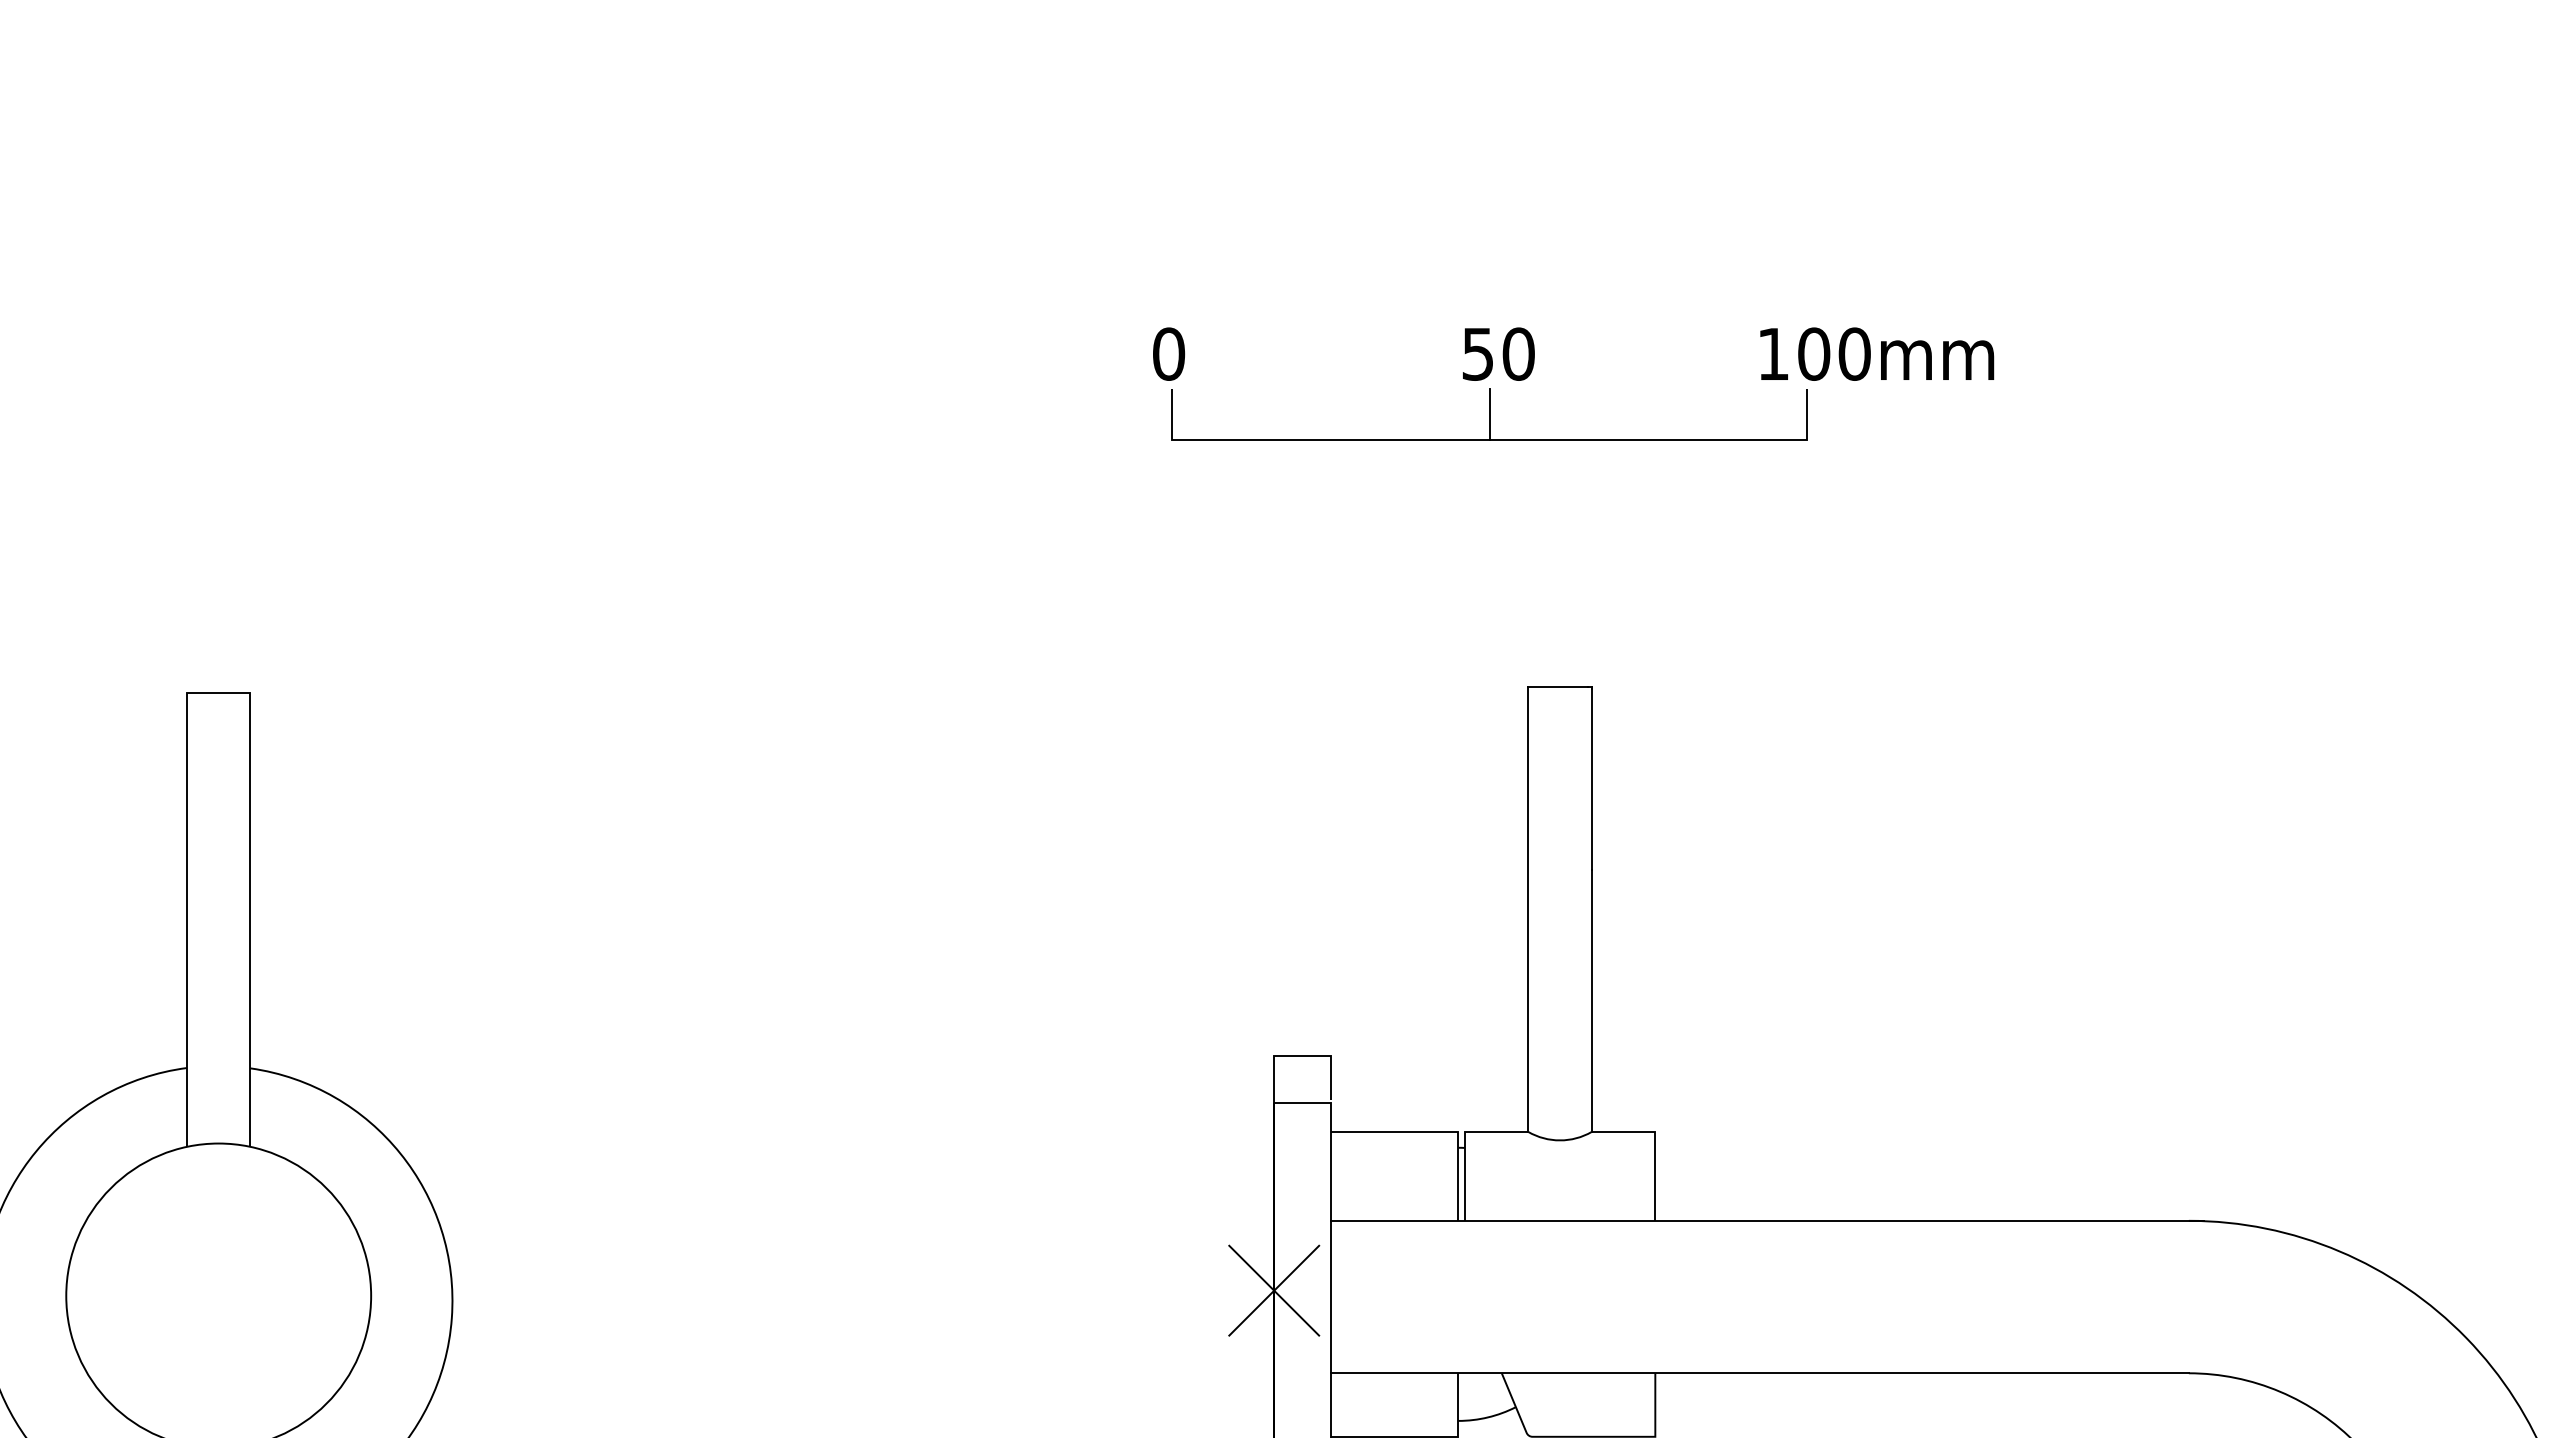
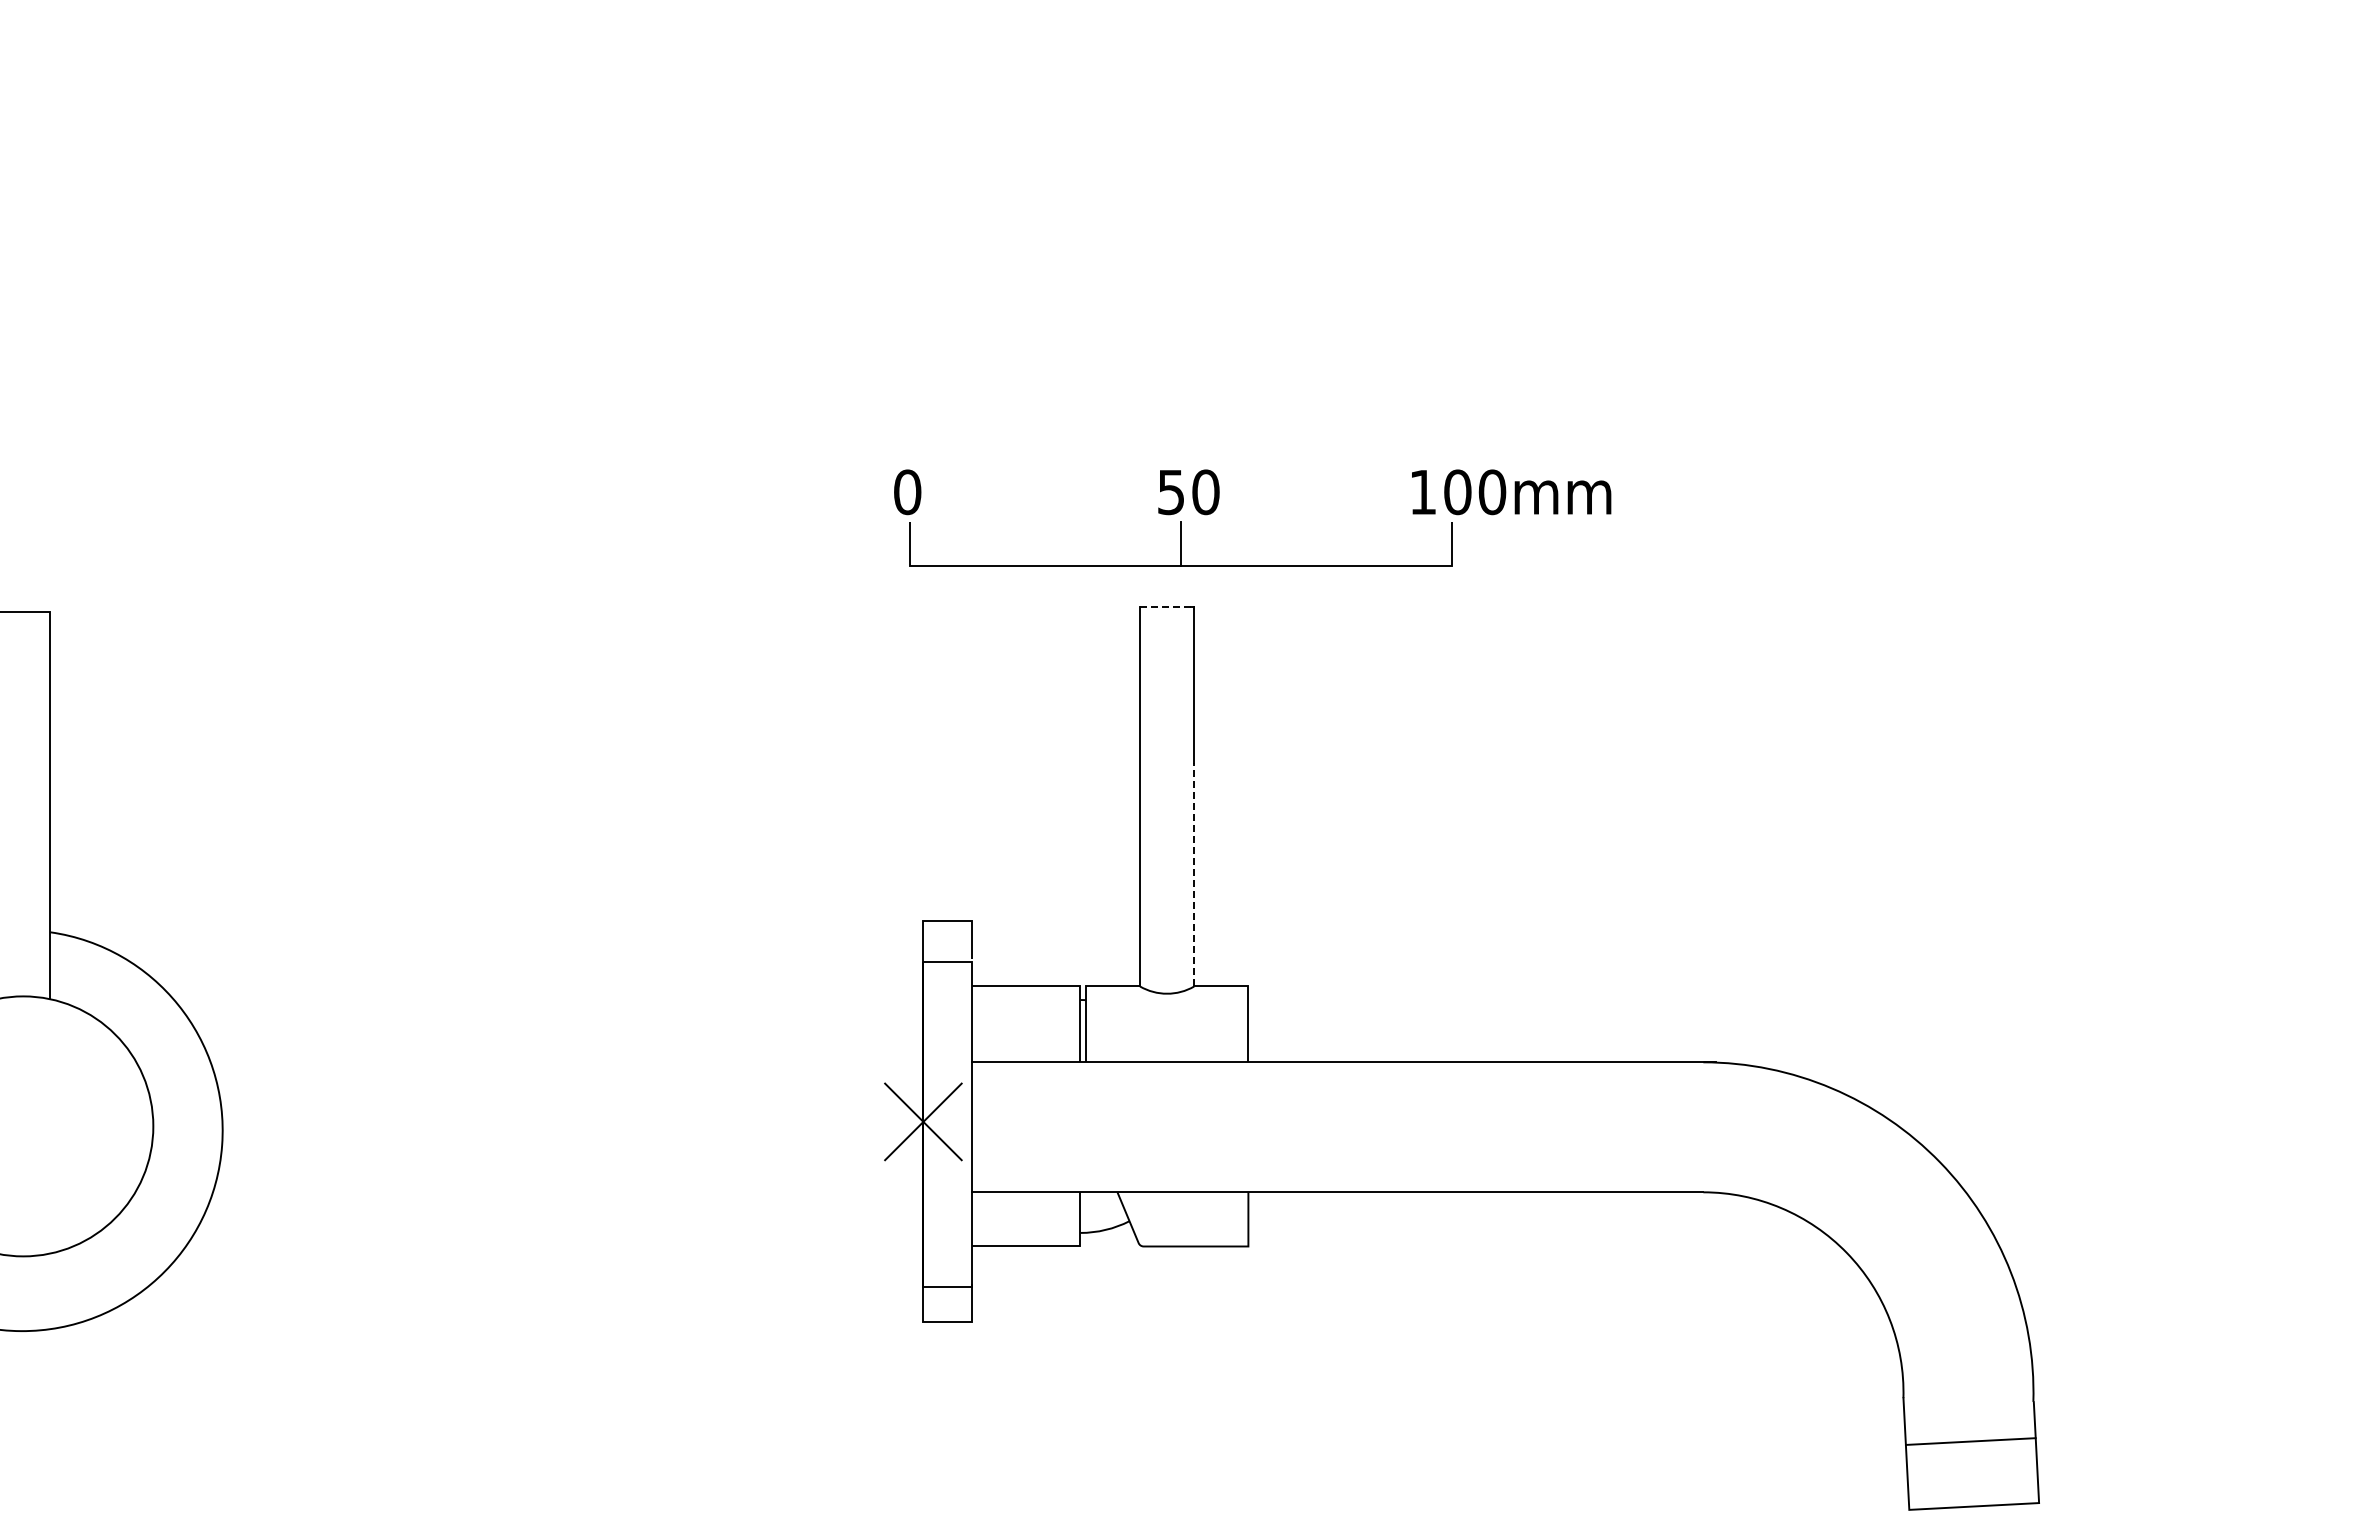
part: (1533, 368) -> (1218, 504), moved
line: (1558, 687) -> (1165, 607), solid -> dashed
line: (1592, 1000) -> (1194, 874), solid -> dashed

